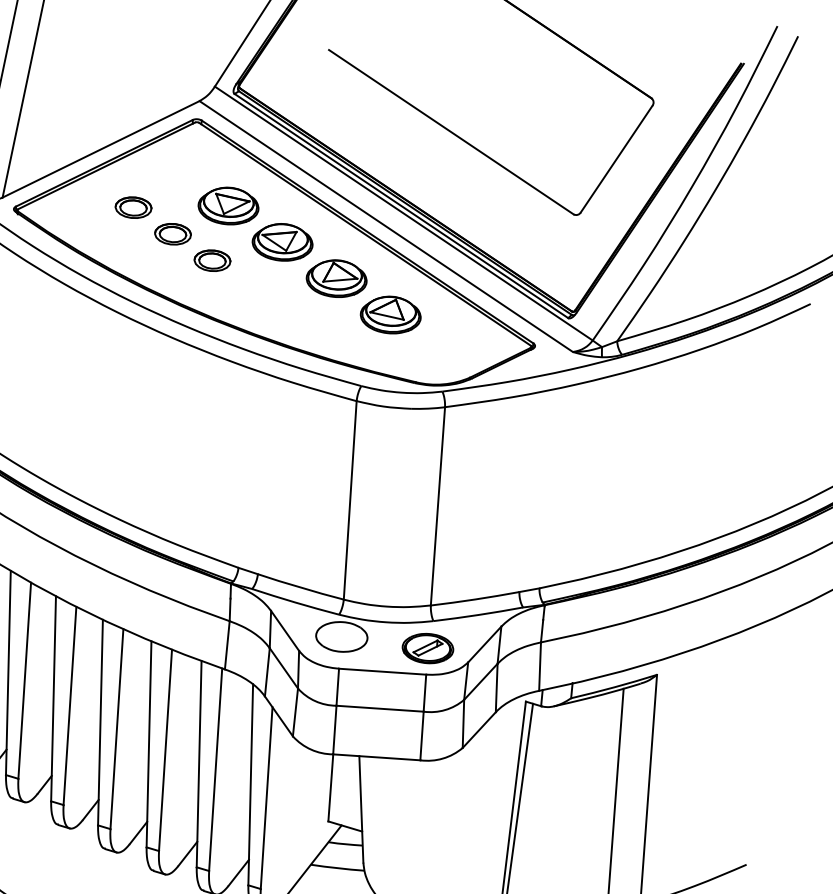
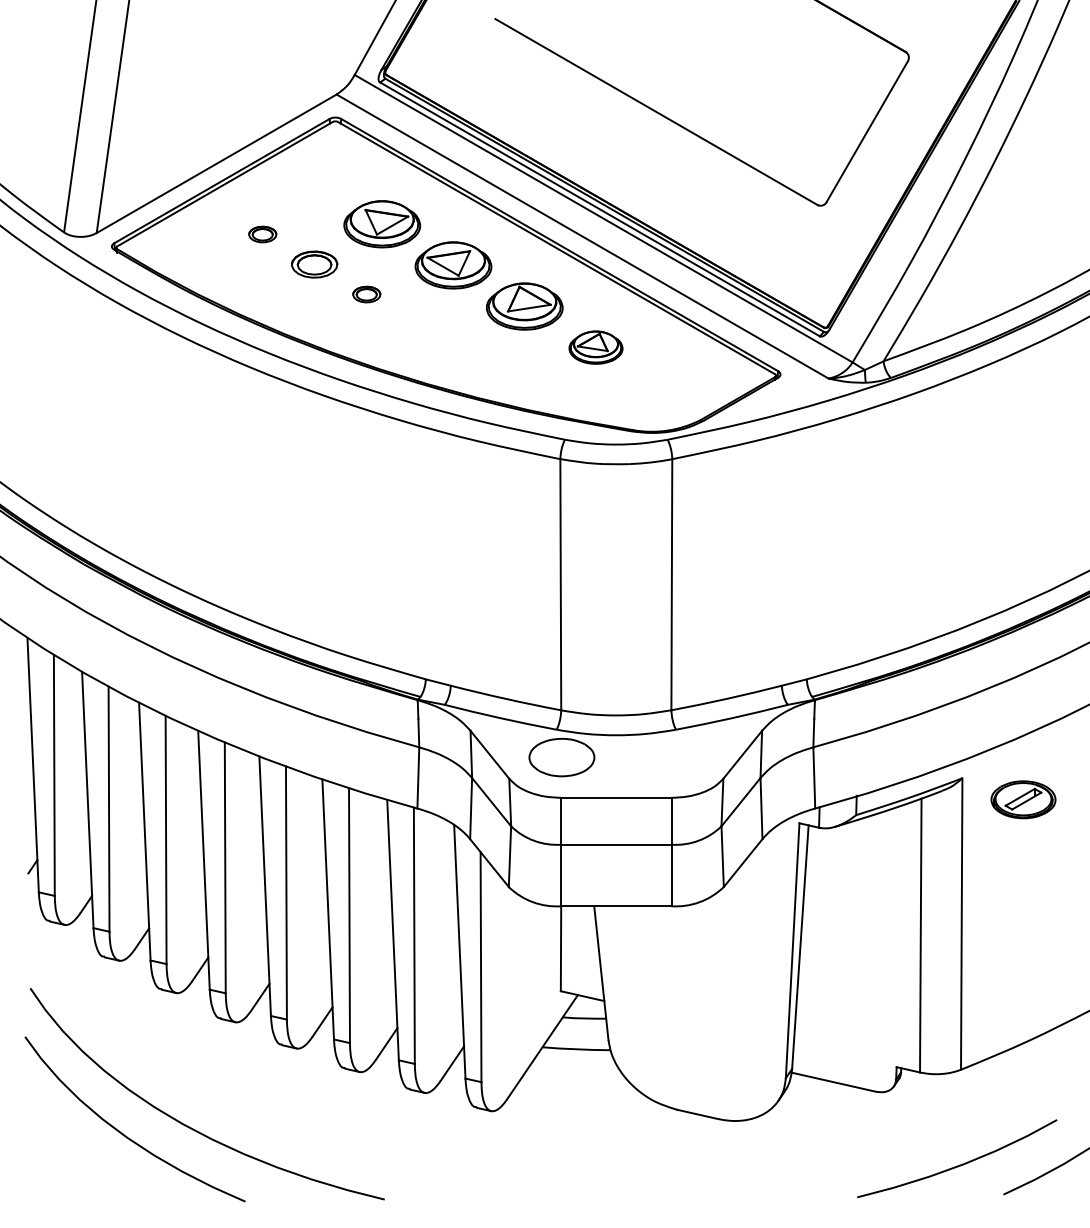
part: (133, 207) -> (262, 234), size x0.6
part: (212, 260) -> (366, 294), size x0.6
part: (390, 314) -> (595, 347), size x0.7
part: (428, 648) -> (1023, 799), moved

